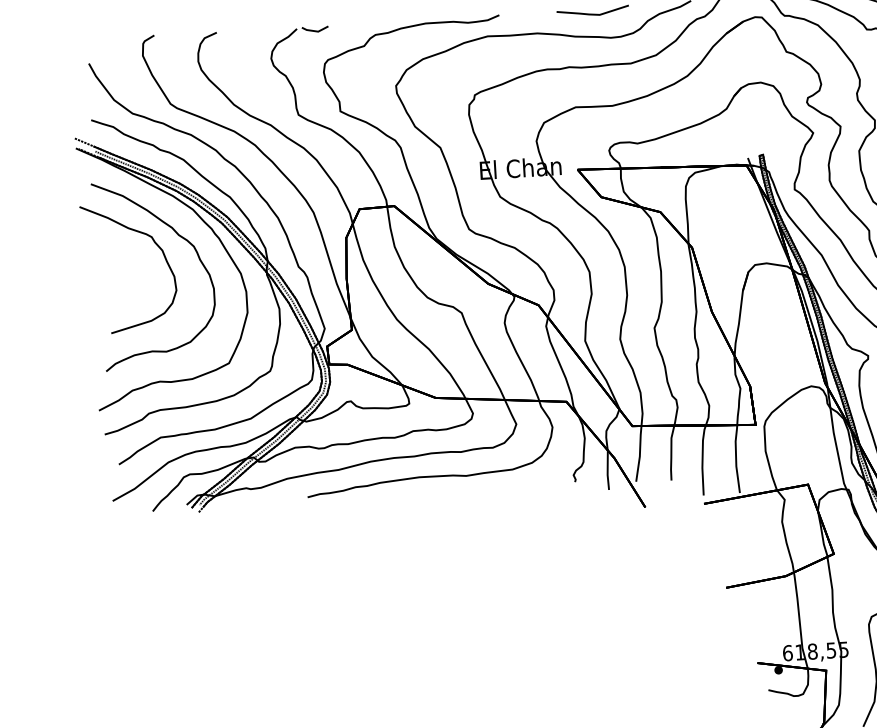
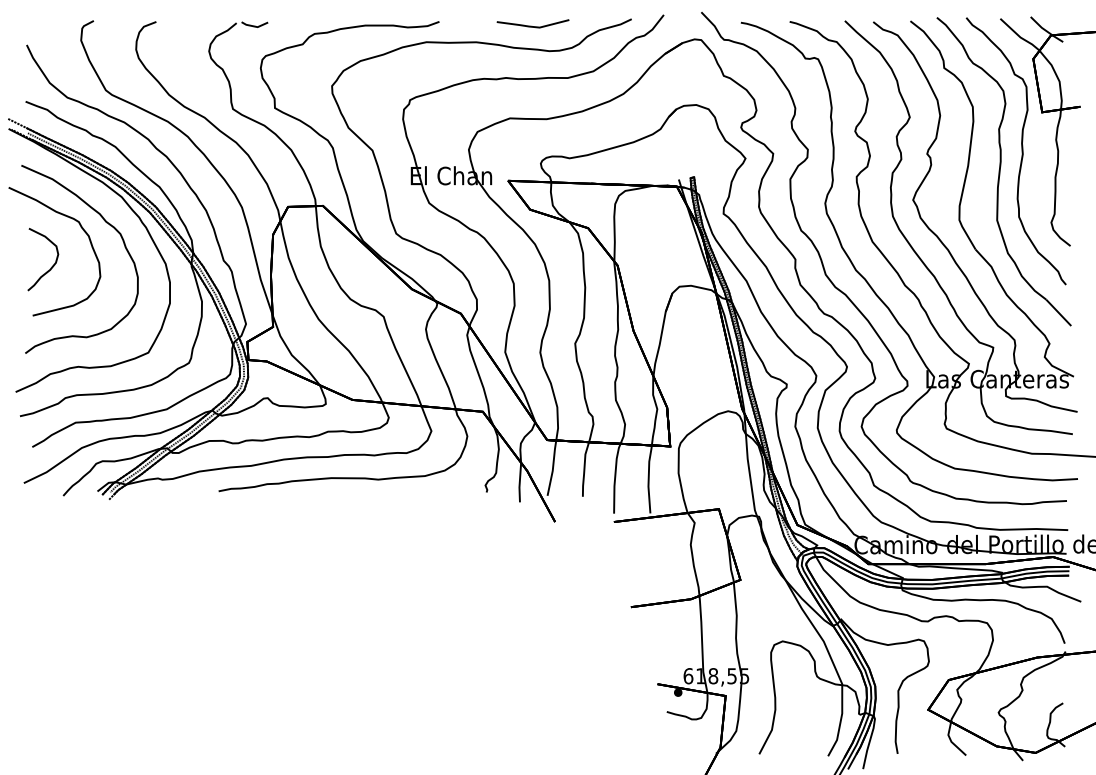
curve: (127, 283) -> (51, 266), added

